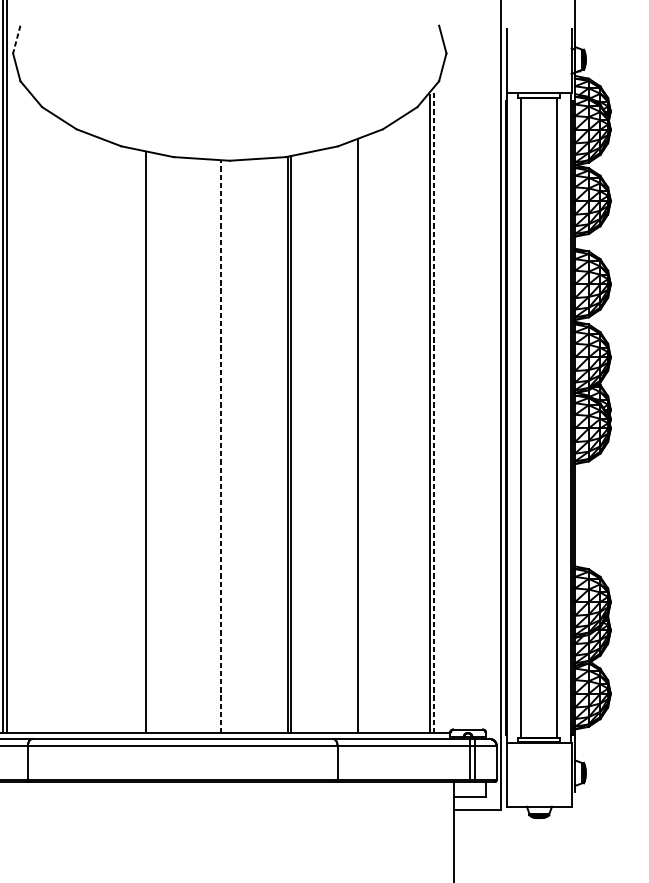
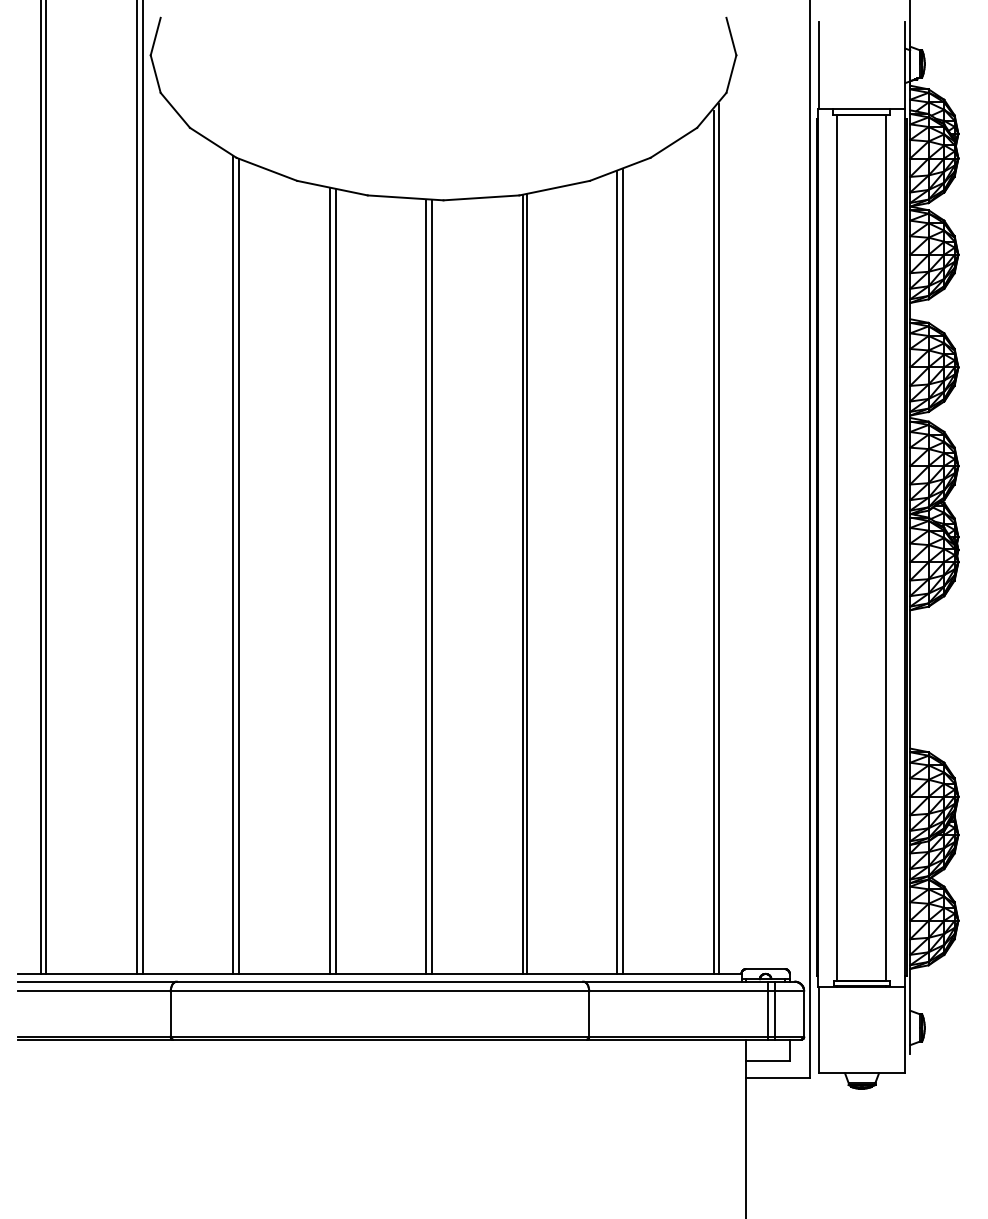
line: (16, 40) -> (155, 37), dashed -> solid
line: (433, 411) -> (719, 539), dashed -> solid
line: (74, 430) -> (233, 564), added
line: (78, 431) -> (239, 566), added
line: (362, 435) -> (622, 571), added
line: (149, 442) -> (335, 581), added
line: (217, 446) -> (426, 586), added
line: (221, 447) -> (432, 587), dashed -> solid

